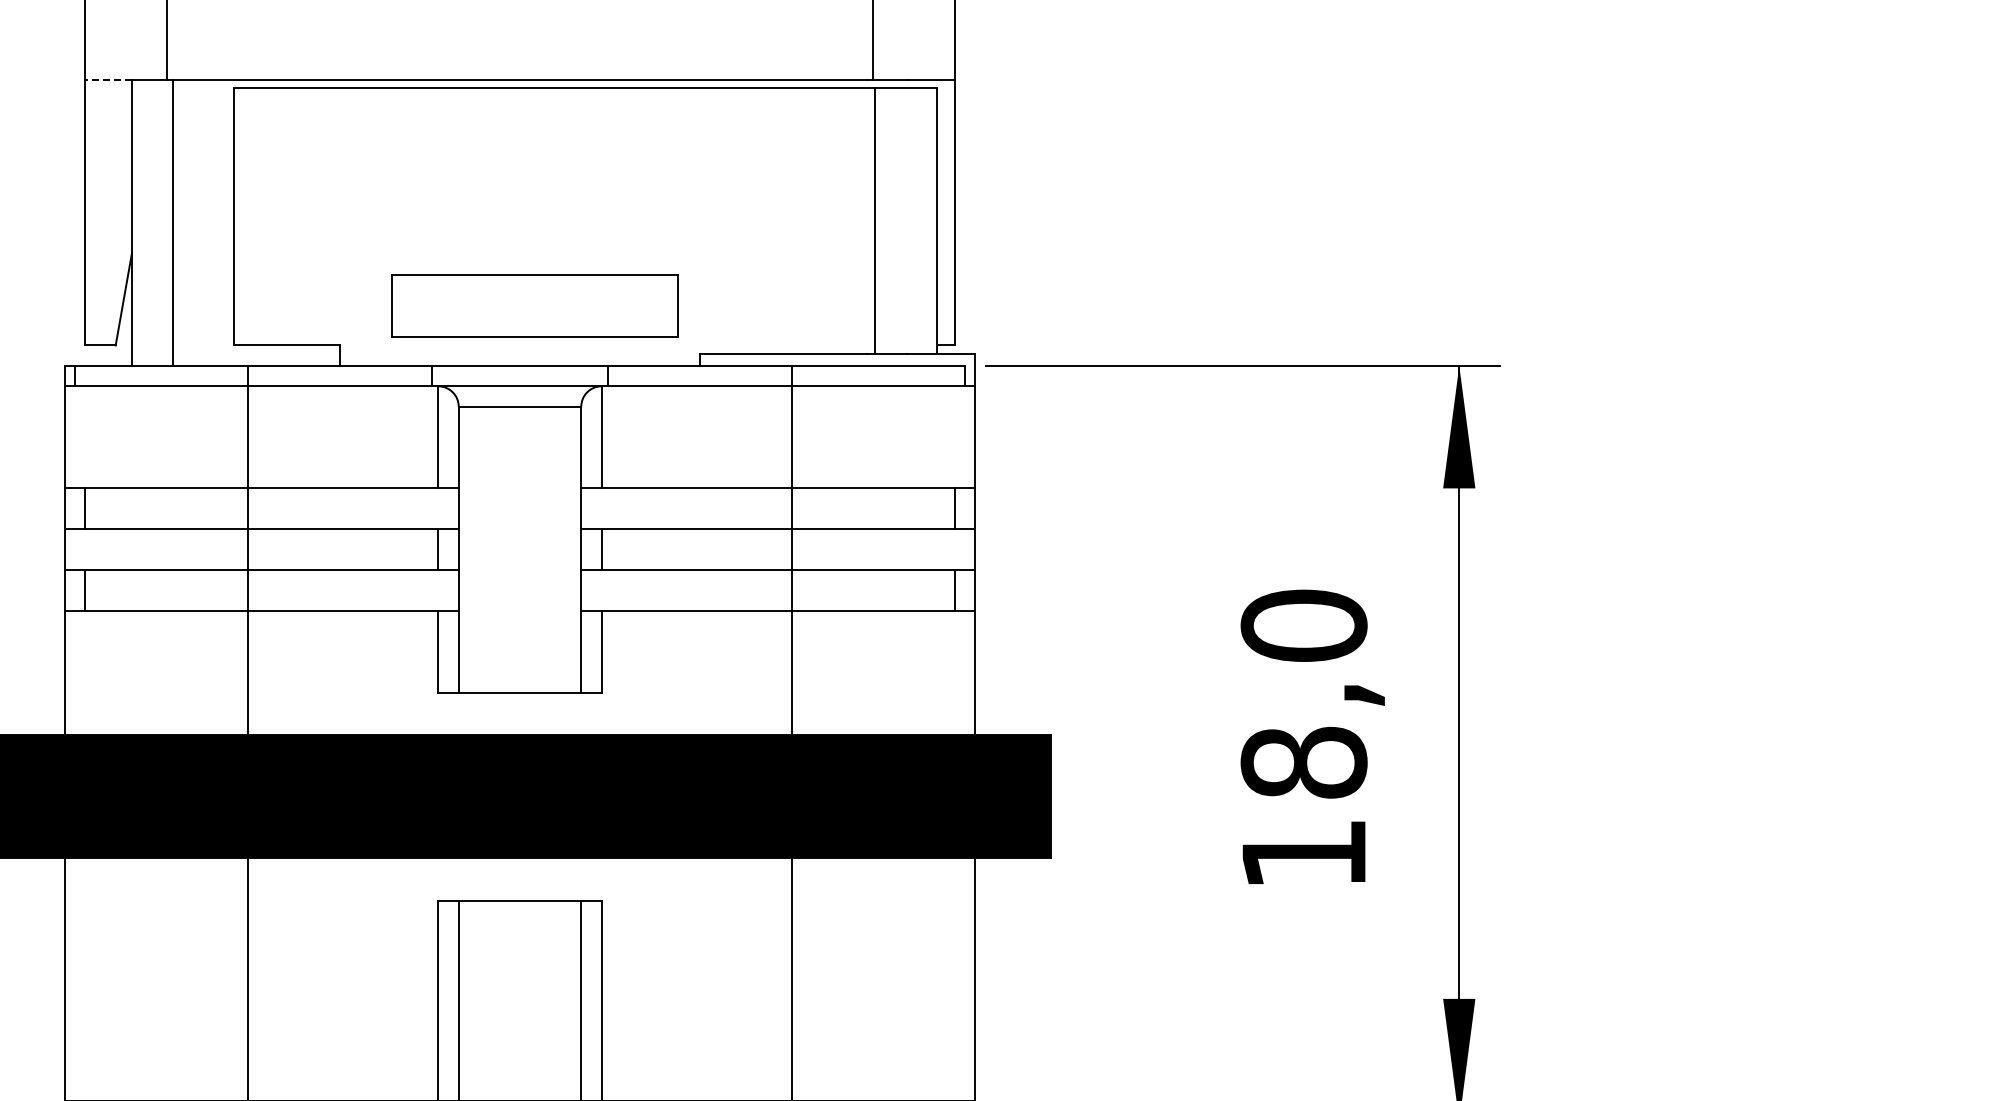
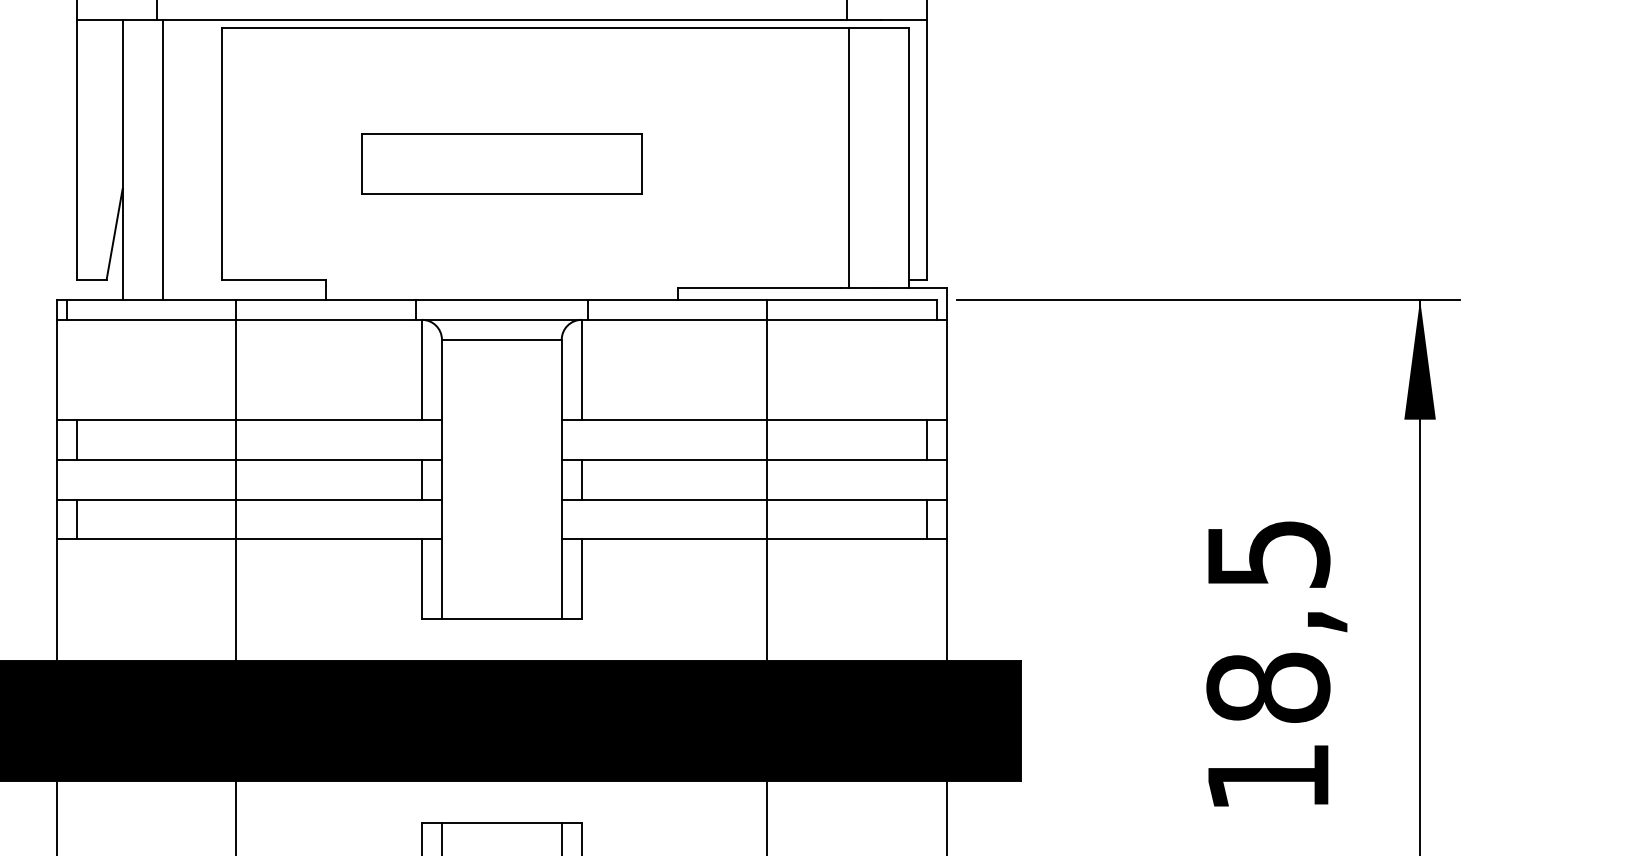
line: (108, 80) -> (99, 20), dashed -> solid
part: (534, 305) -> (501, 163), moved
text: (1303, 625) -> (1267, 553), 18,0 -> 18,5

